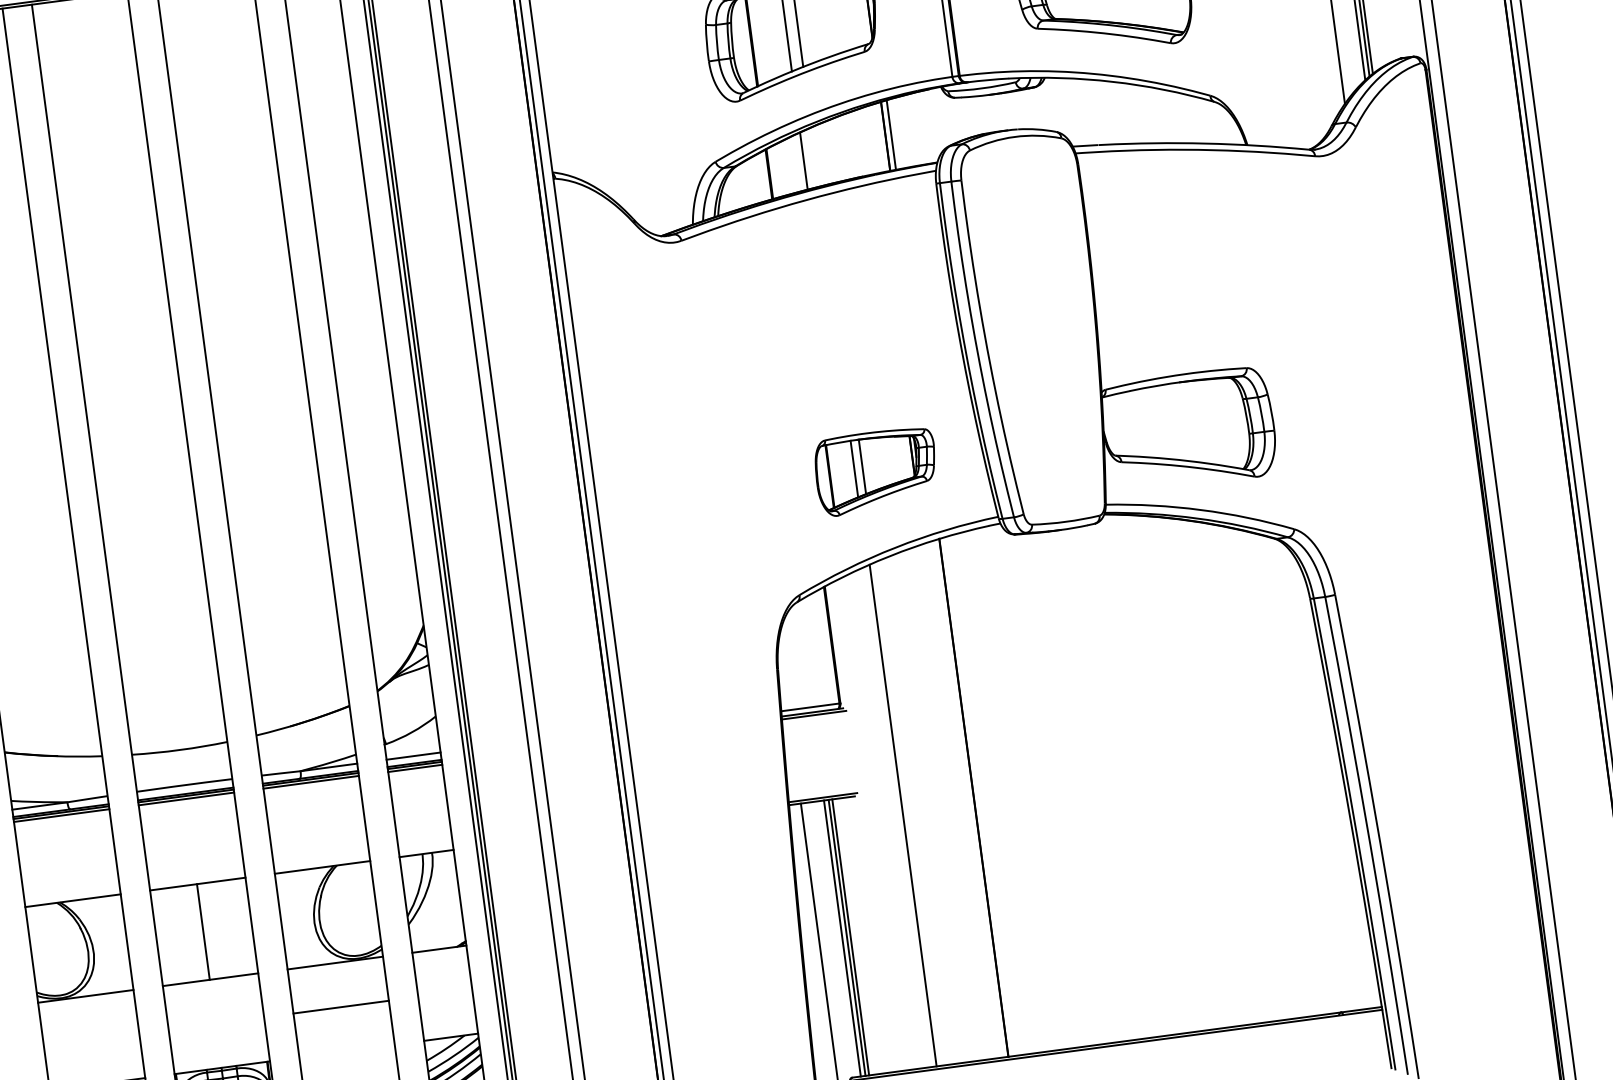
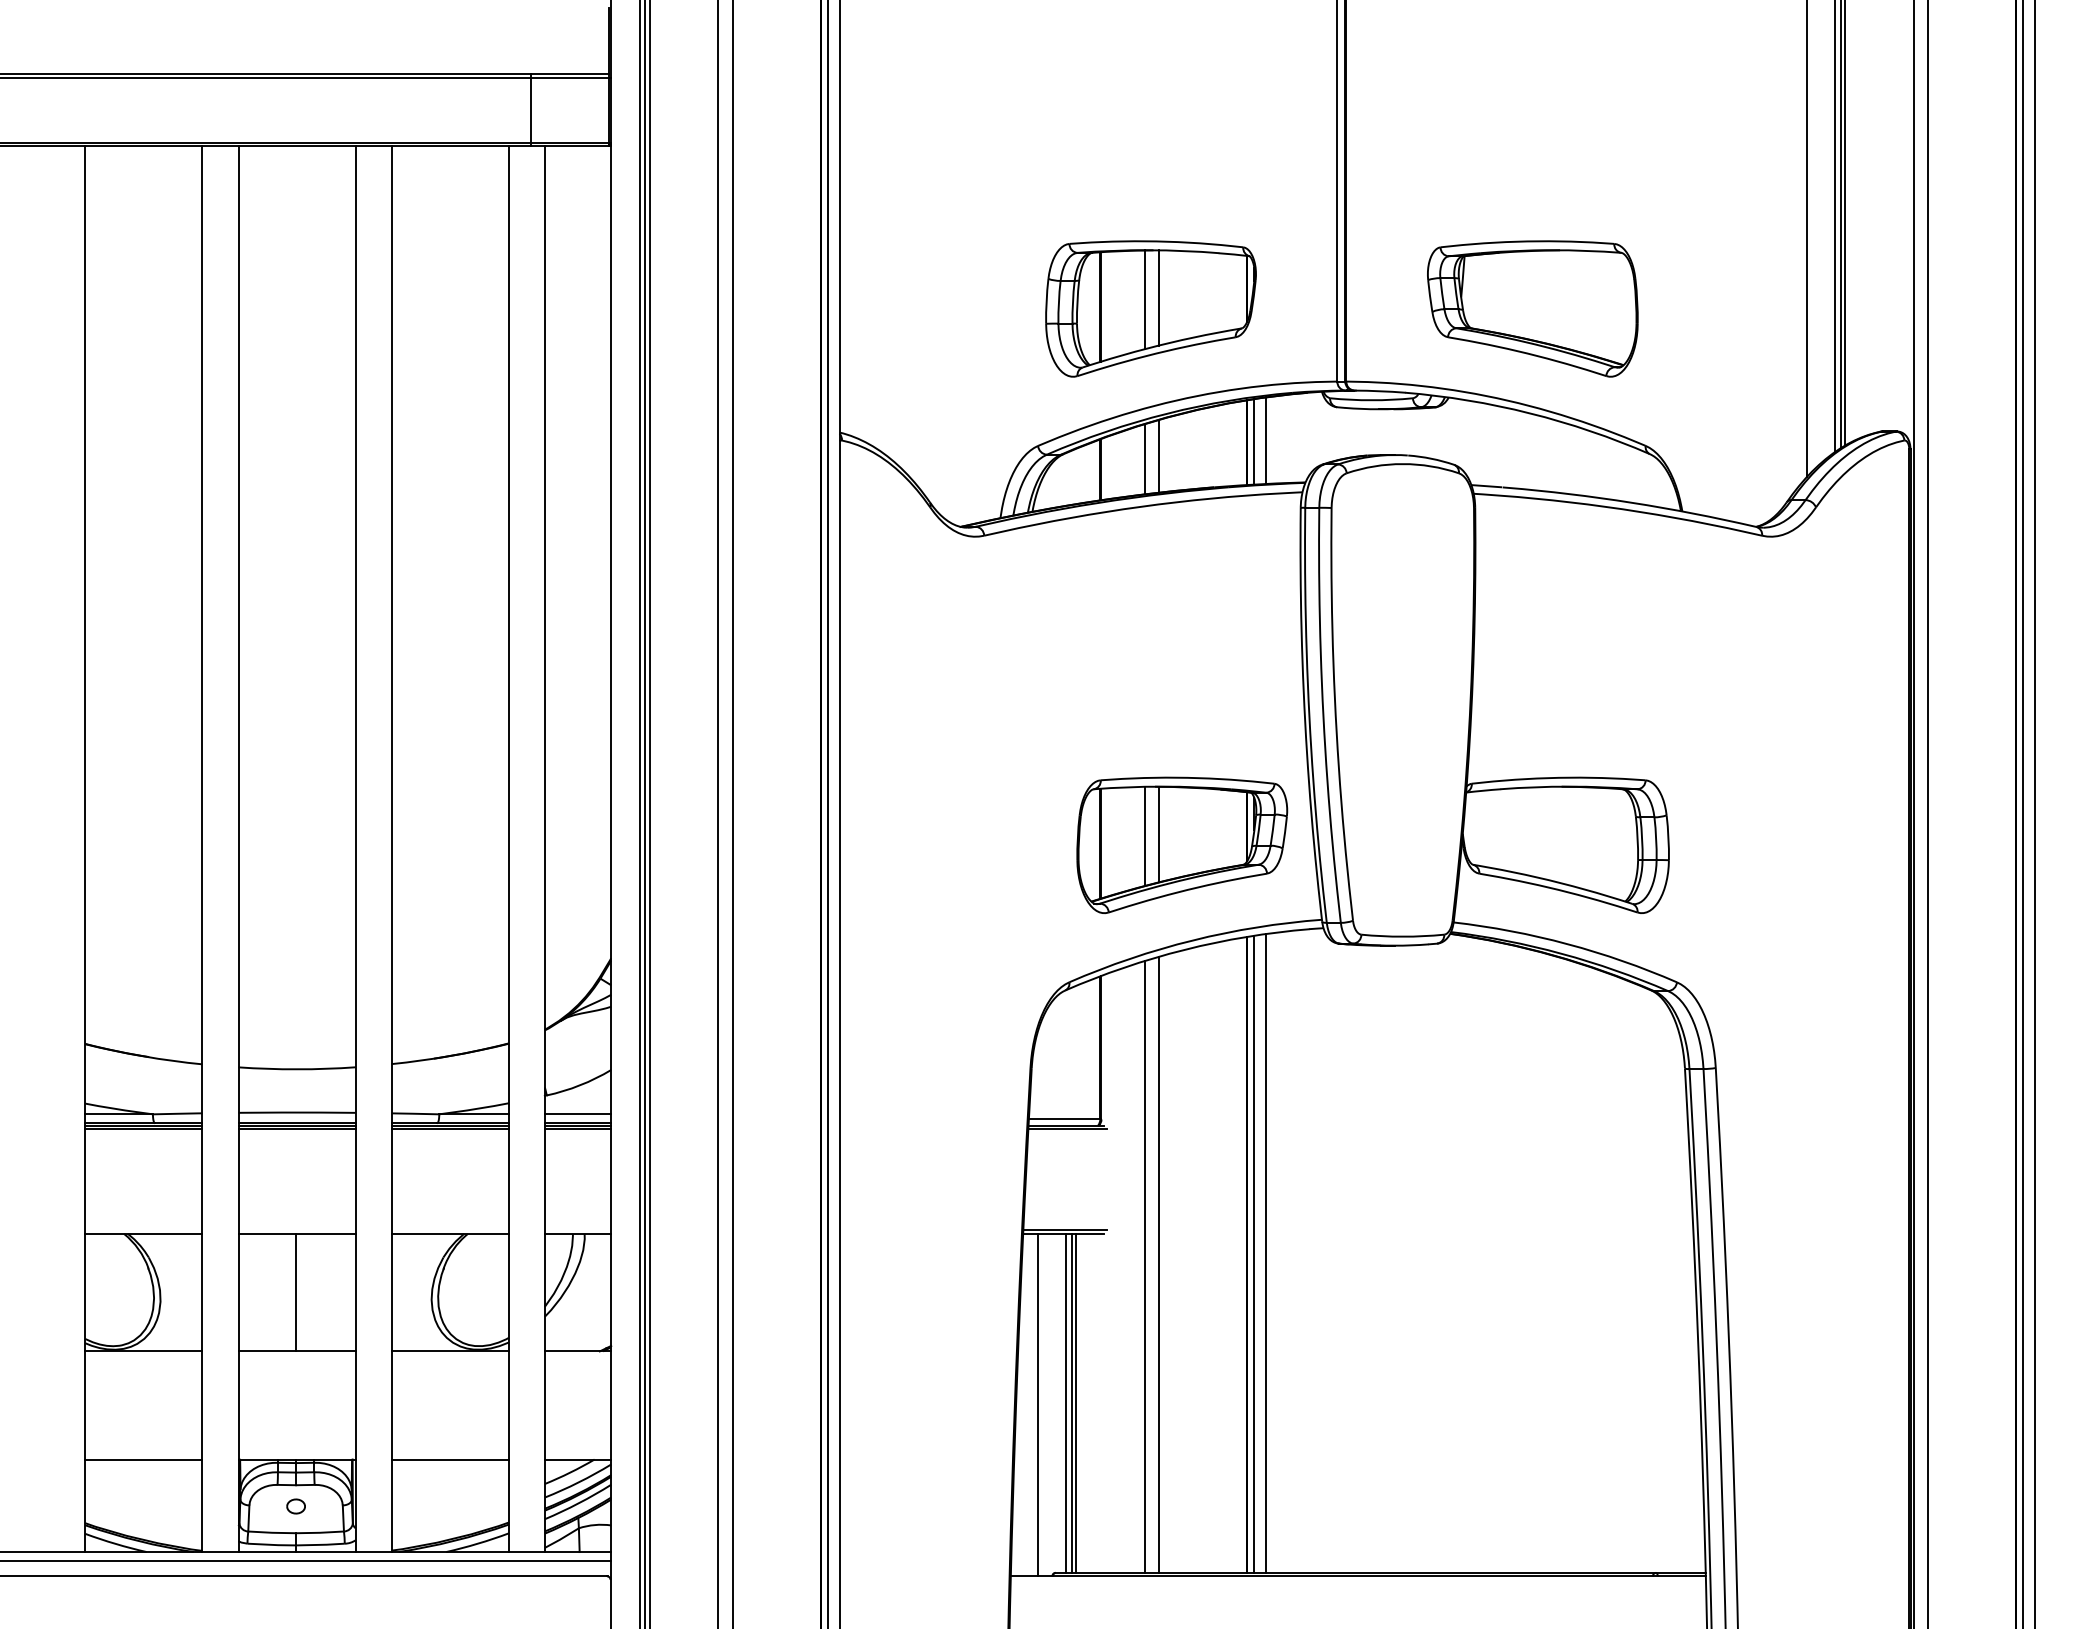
line: (901, 132) -> (1266, 440), added
line: (815, 157) -> (1159, 456), added
part: (876, 470) -> (1182, 844), size x1.43
line: (989, 793) -> (1266, 1252), added
line: (979, 795) -> (1254, 1253), added
line: (891, 818) -> (1144, 1266), added
line: (340, 1007) -> (449, 1459), moved

